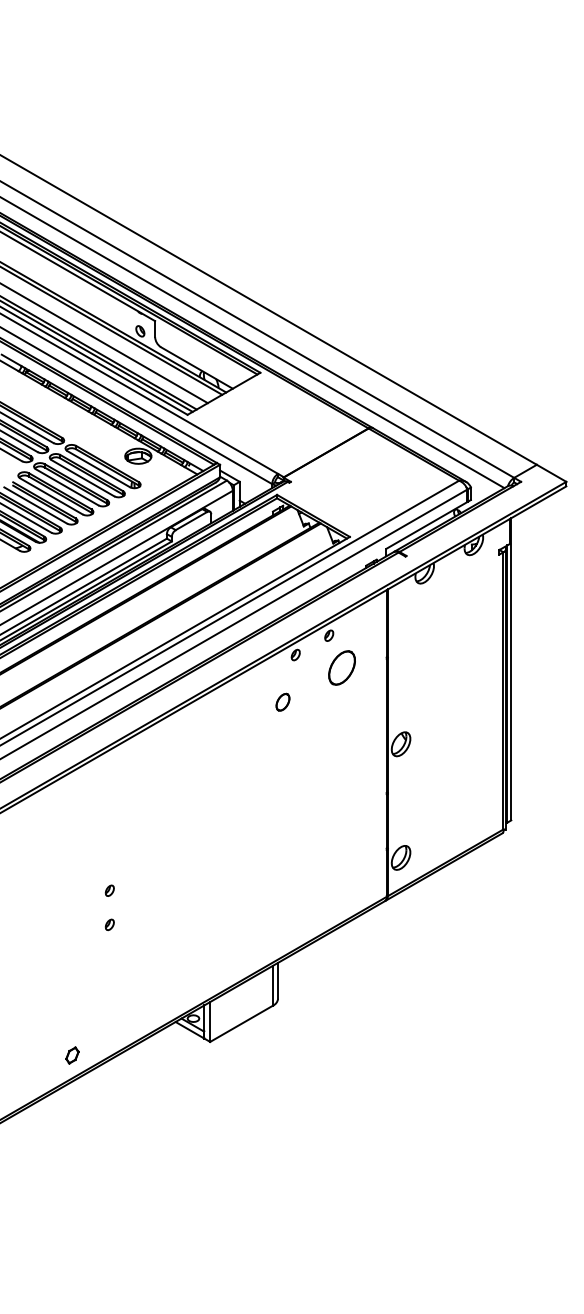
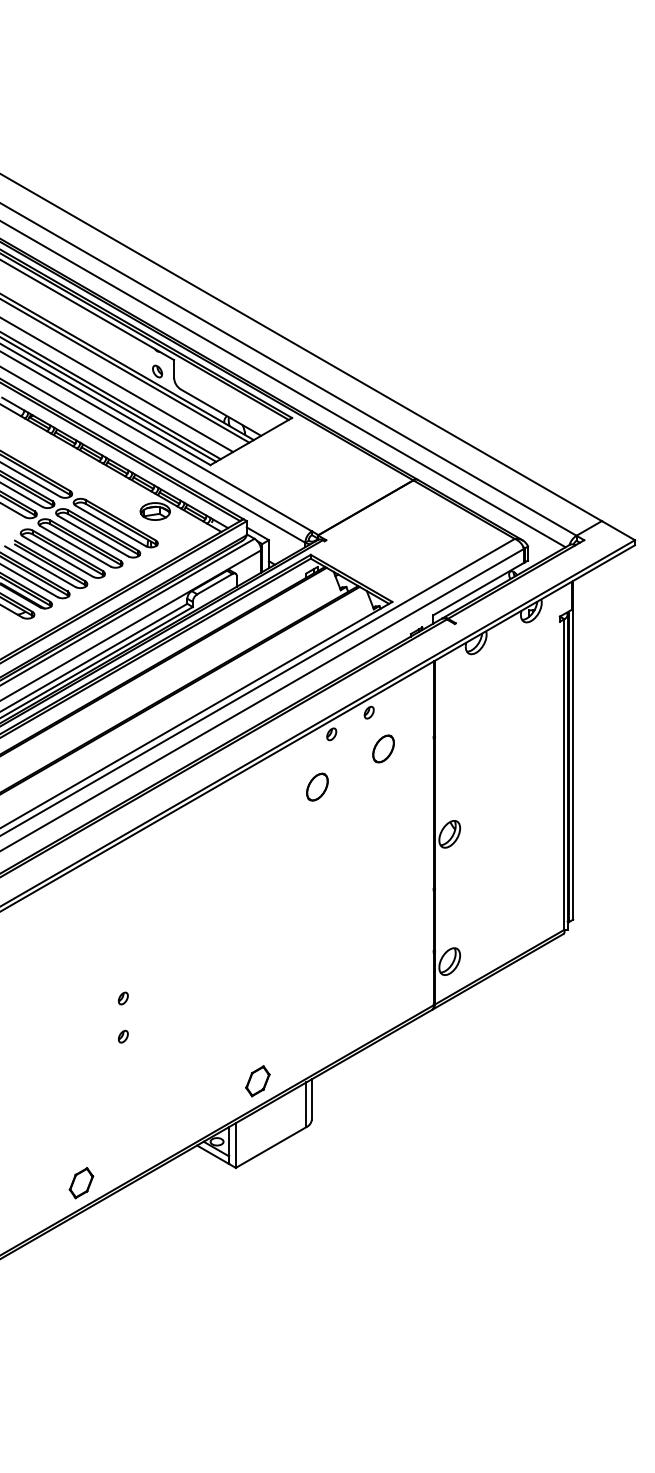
part: (341, 668) -> (382, 749), size x0.71
part: (282, 702) -> (316, 787), size x1.43
part: (229, 964) -> (257, 1081), added
part: (72, 1055) -> (81, 1183), size x1.67

